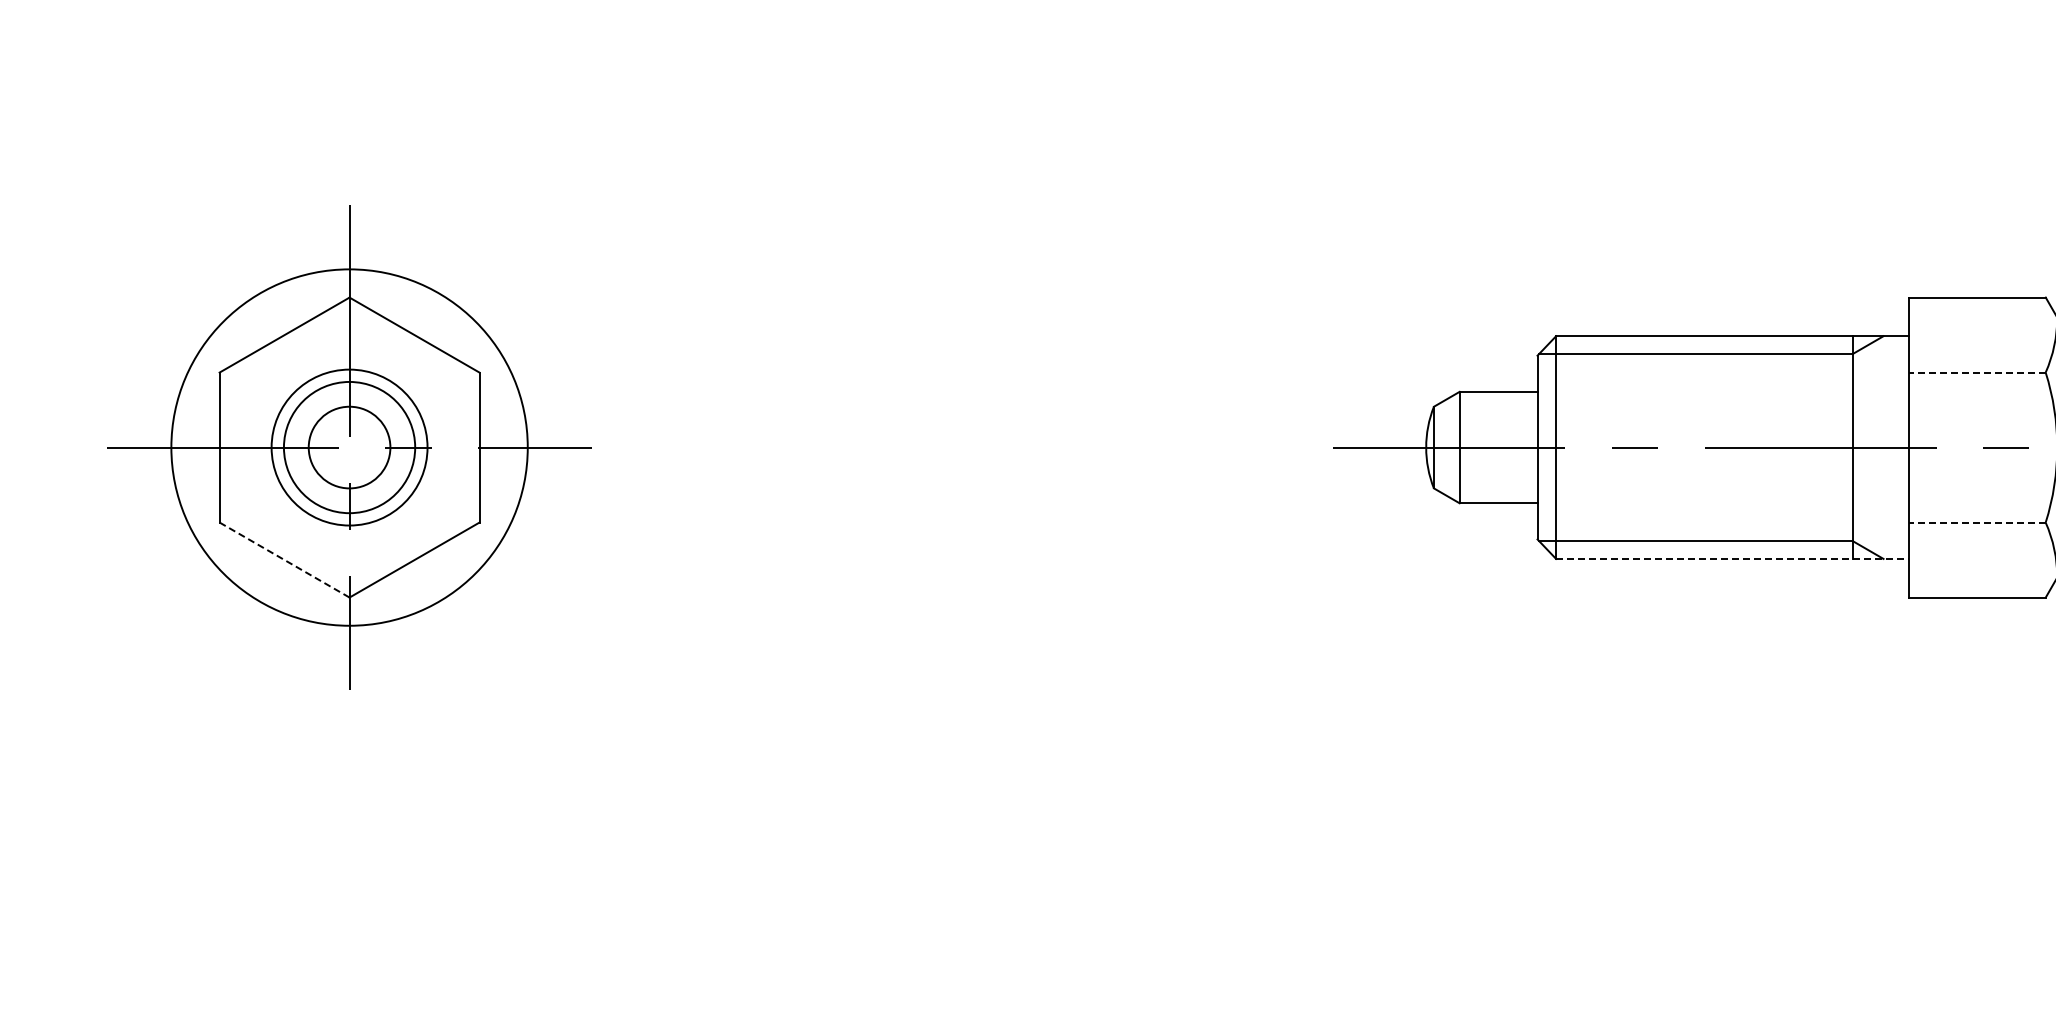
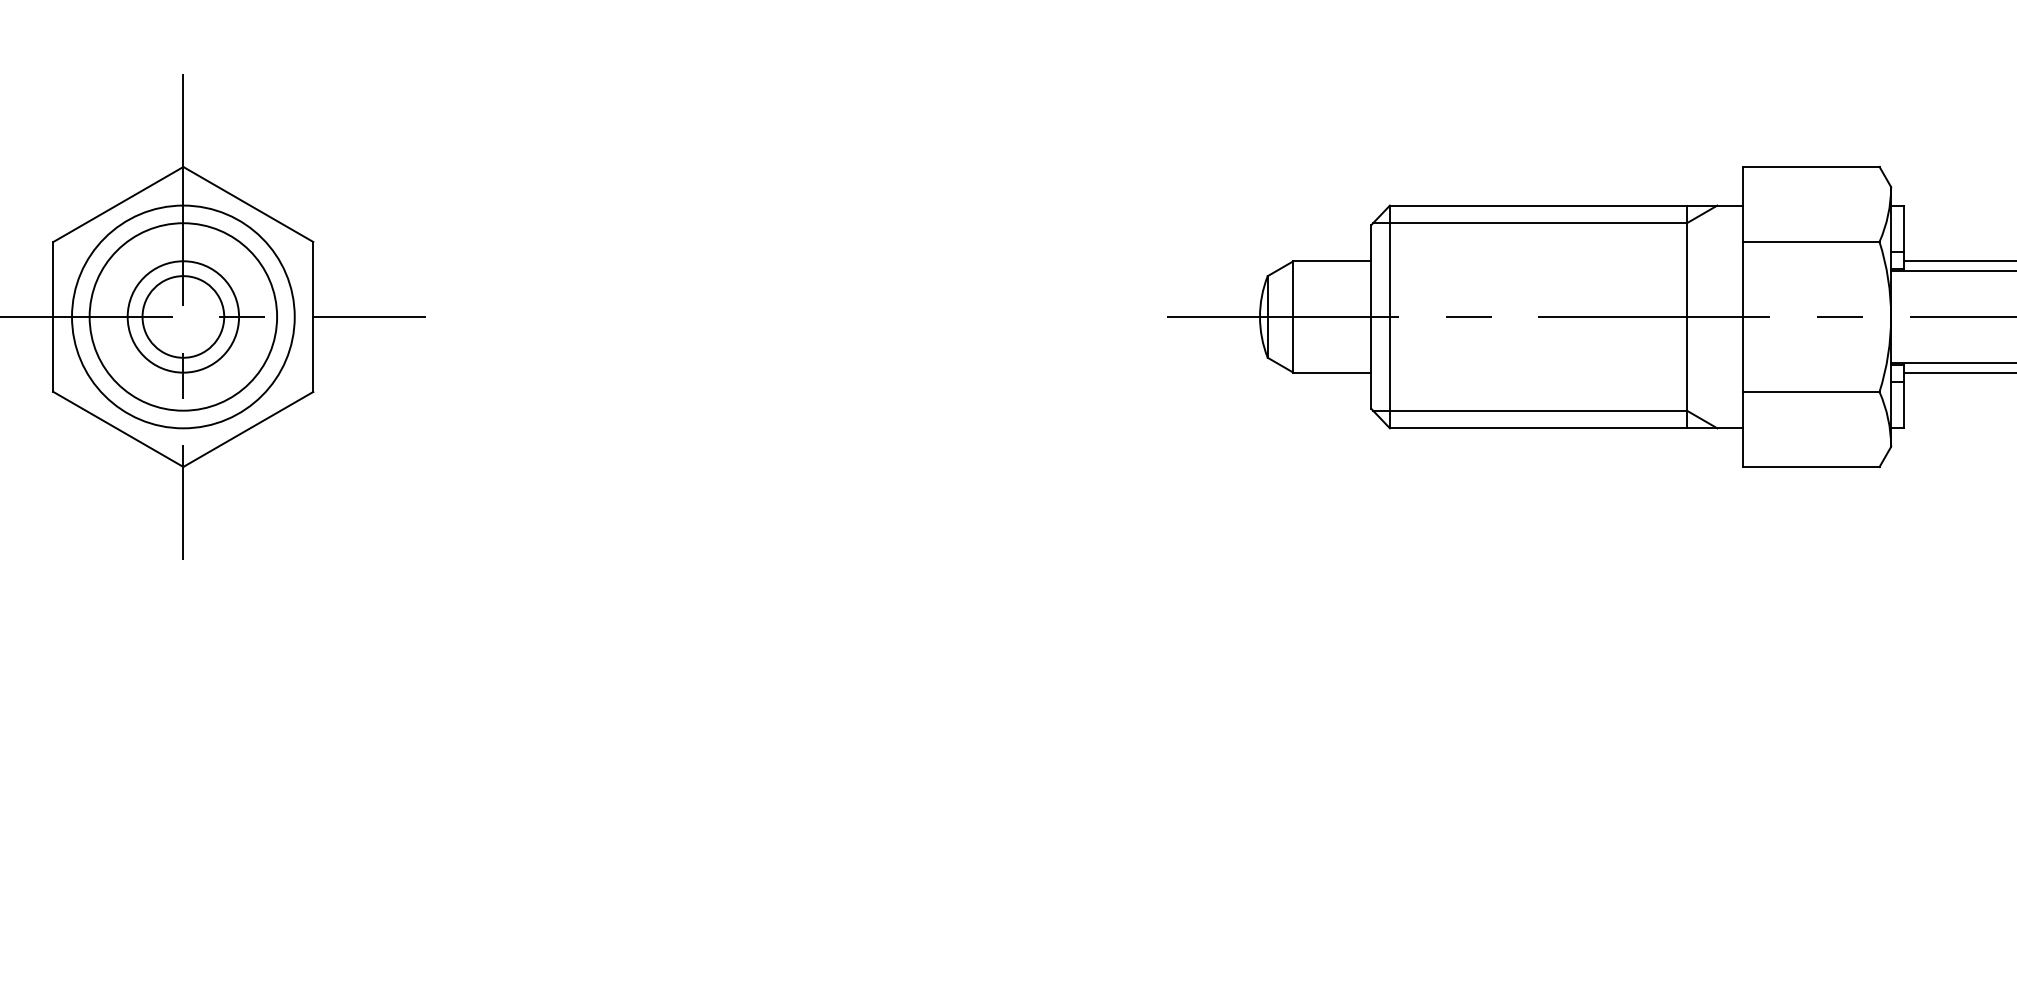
line: (1976, 372) -> (1810, 241), dashed -> solid
circle: (349, 447) -> (183, 316), size x0.62
circle: (349, 447) -> (183, 316), size x0.71
circle: (349, 447) -> (183, 316), size x1.43
line: (1976, 522) -> (1810, 391), dashed -> solid
line: (1732, 558) -> (1566, 427), dashed -> solid
line: (285, 560) -> (119, 429), dashed -> solid

